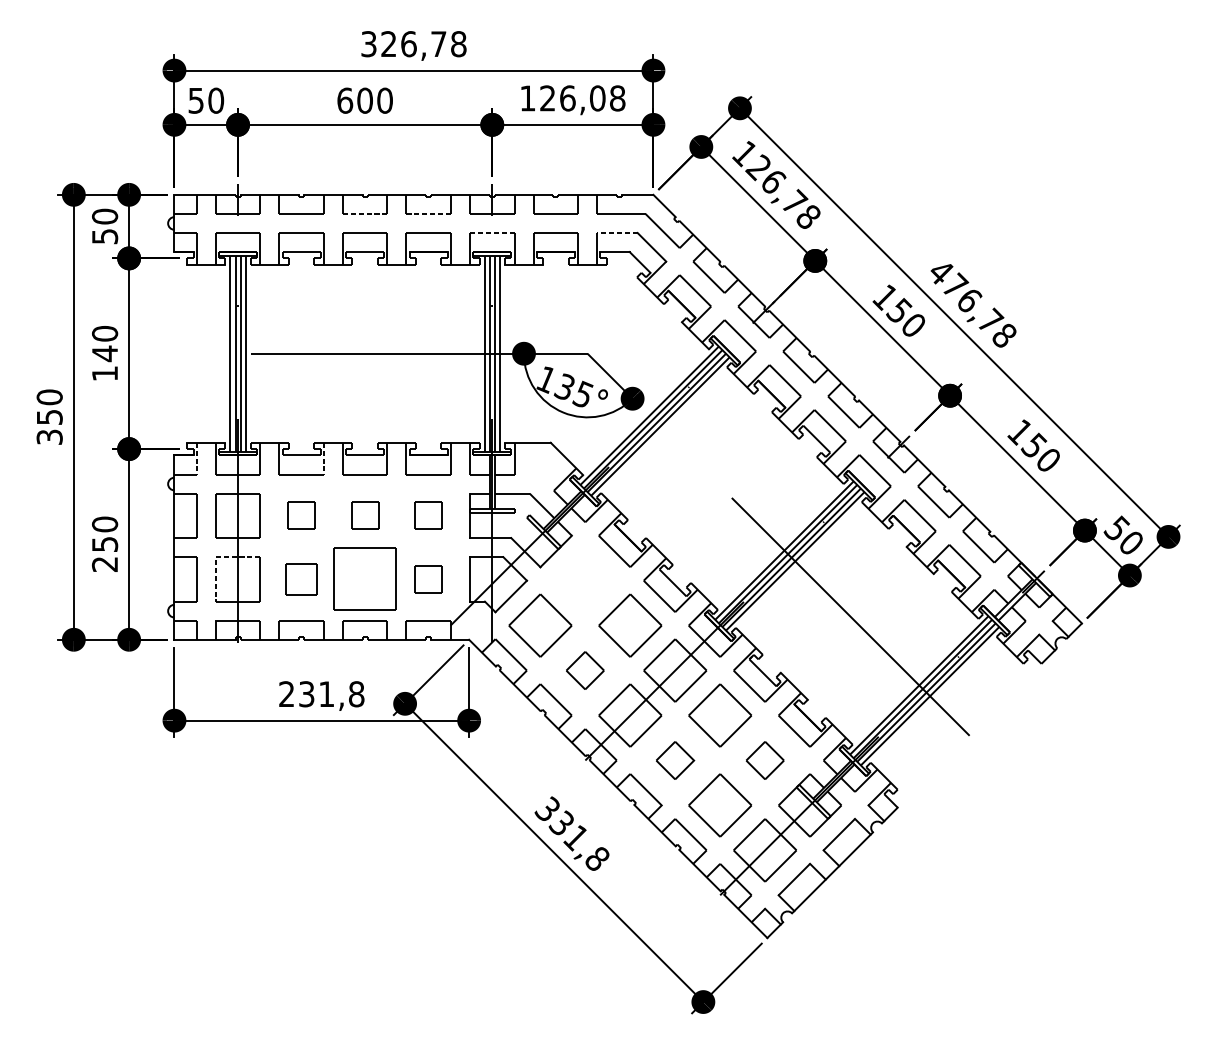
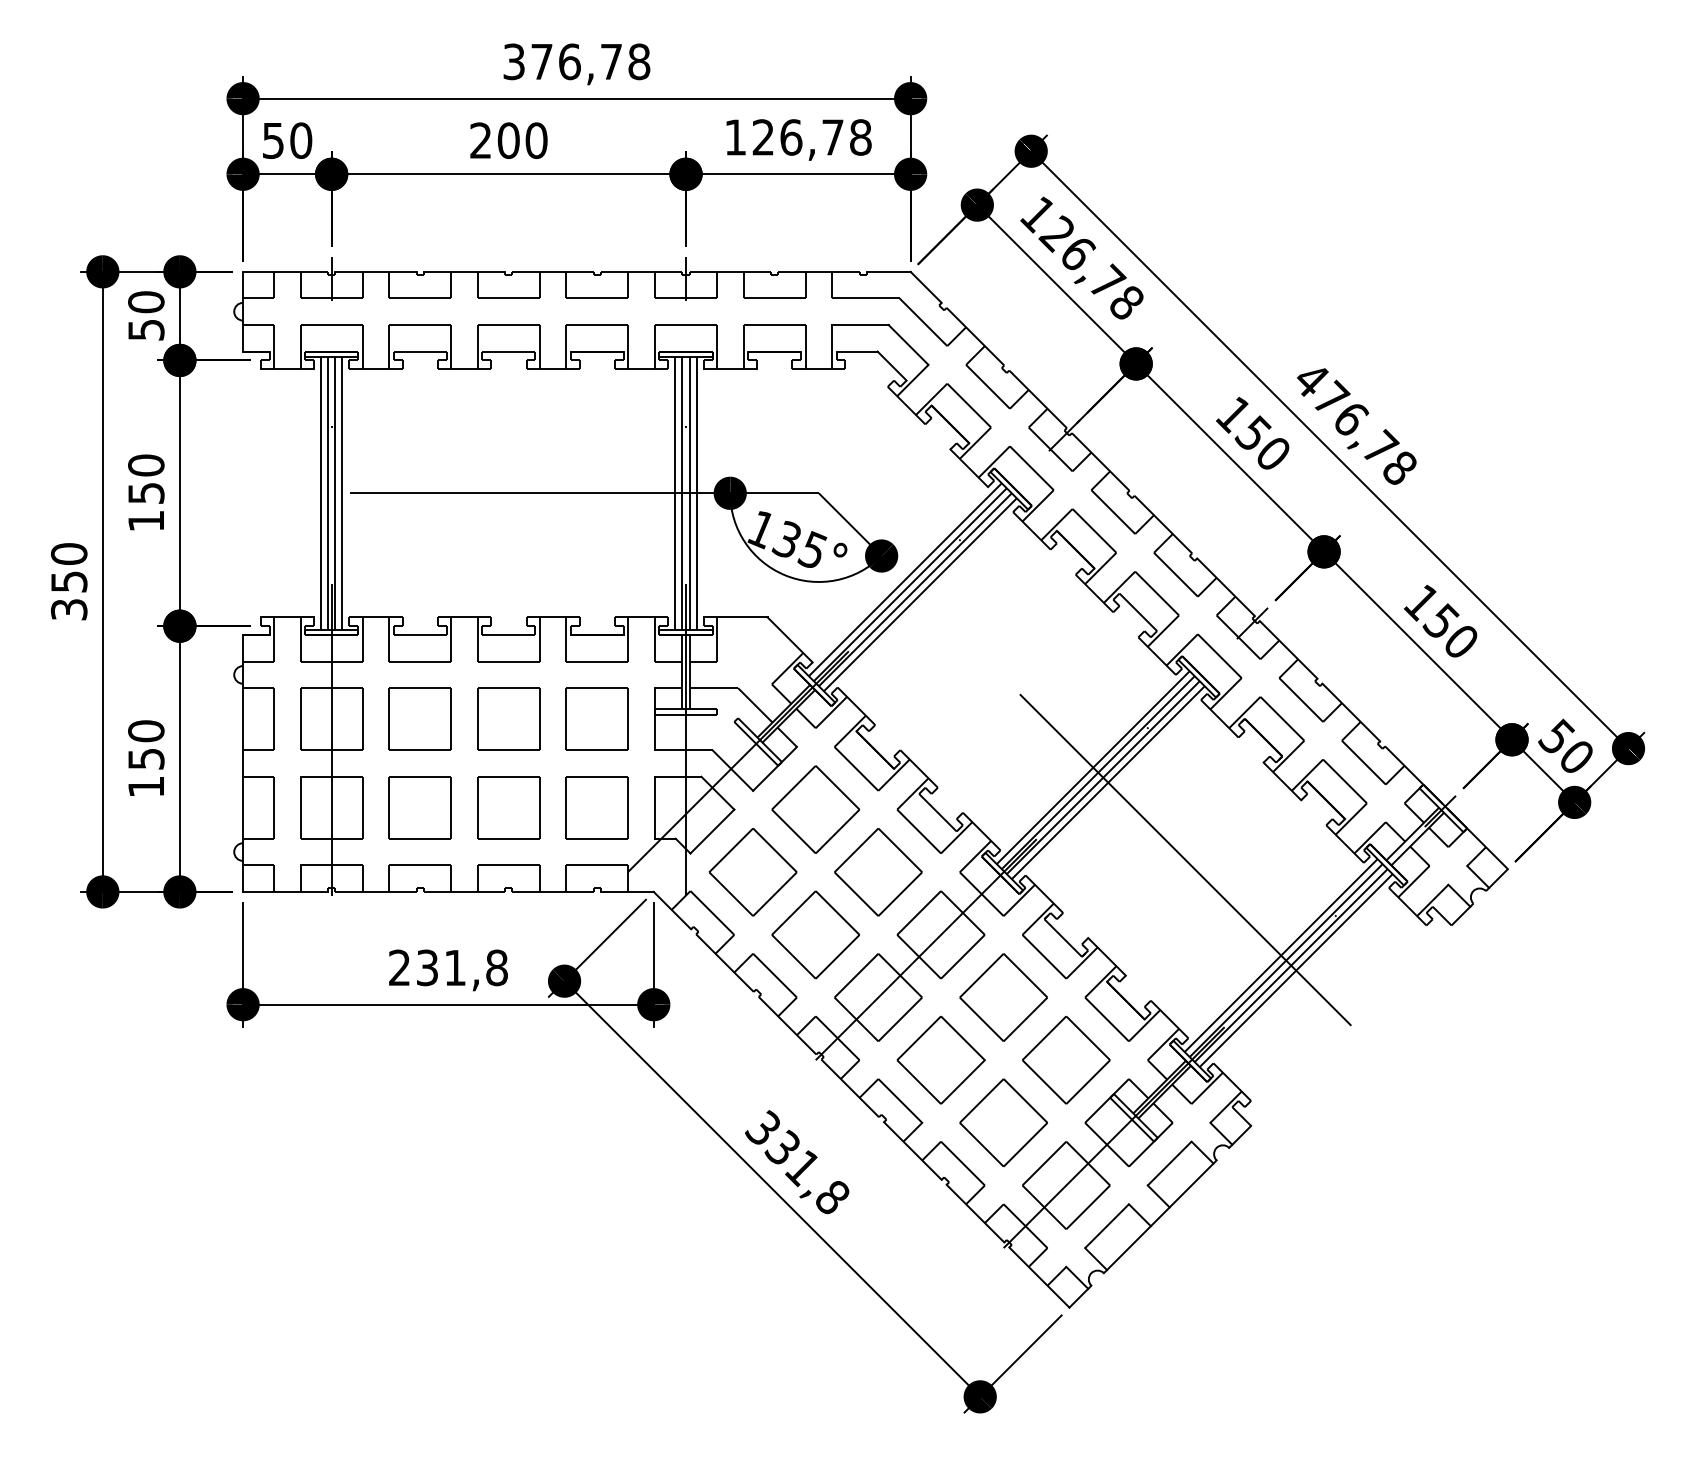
text: (388, 43) -> (541, 61), 326,78 -> 376,78
text: (597, 98) -> (832, 137), 126,08 -> 126,78
text: (345, 100) -> (481, 140), 600 -> 200
line: (364, 213) -> (508, 298), dashed -> solid
line: (428, 213) -> (596, 298), dashed -> solid
line: (491, 233) -> (685, 325), dashed -> solid
line: (616, 233) -> (859, 325), dashed -> solid
text: (105, 353) -> (146, 492), 140 -> 150
line: (197, 458) -> (274, 639), dashed -> solid
line: (324, 458) -> (451, 639), dashed -> solid
part: (301, 515) -> (419, 718), size x1.67
part: (364, 515) -> (508, 718), size x1.67
part: (428, 515) -> (596, 718), size x1.67
line: (215, 556) -> (300, 776), dashed -> solid
text: (104, 564) -> (145, 787), 250 -> 150
part: (301, 579) -> (419, 807), size x1.43
part: (364, 579) -> (508, 807), size x0.71
part: (428, 579) -> (596, 807), size x1.67
part: (585, 580) -> (815, 809), added
part: (585, 670) -> (815, 934), size x1.67
part: (674, 760) -> (940, 1060), size x1.67
part: (765, 760) -> (1066, 1060), size x1.67

